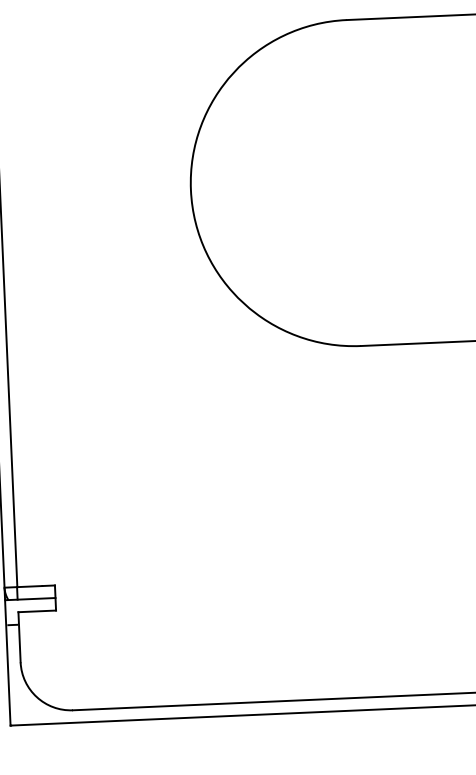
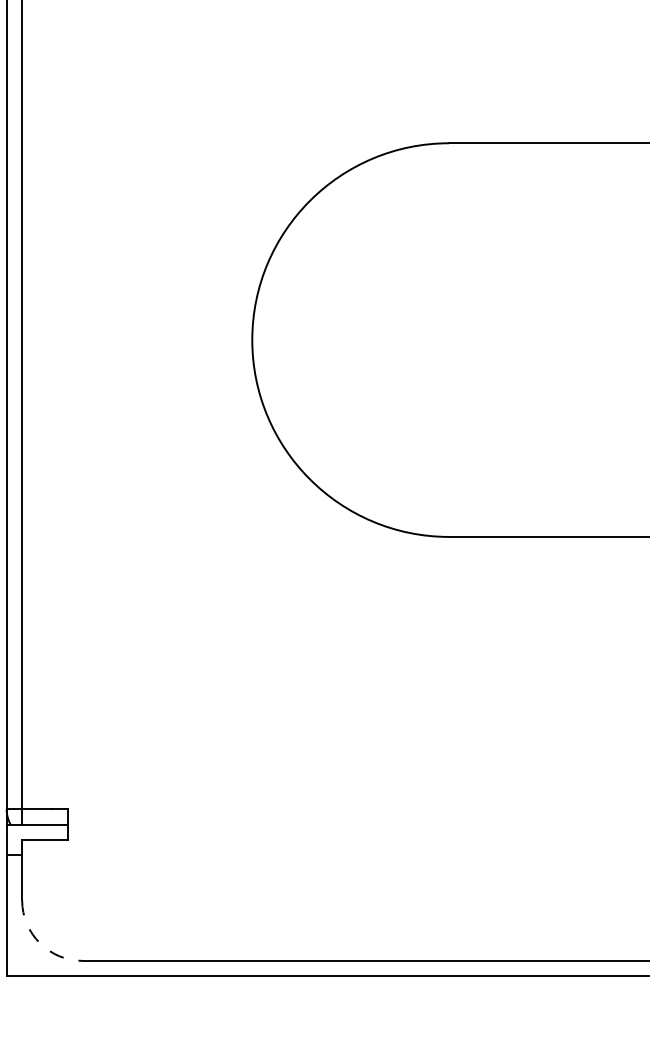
arc: (36, 697) -> (39, 943), solid -> dashed

